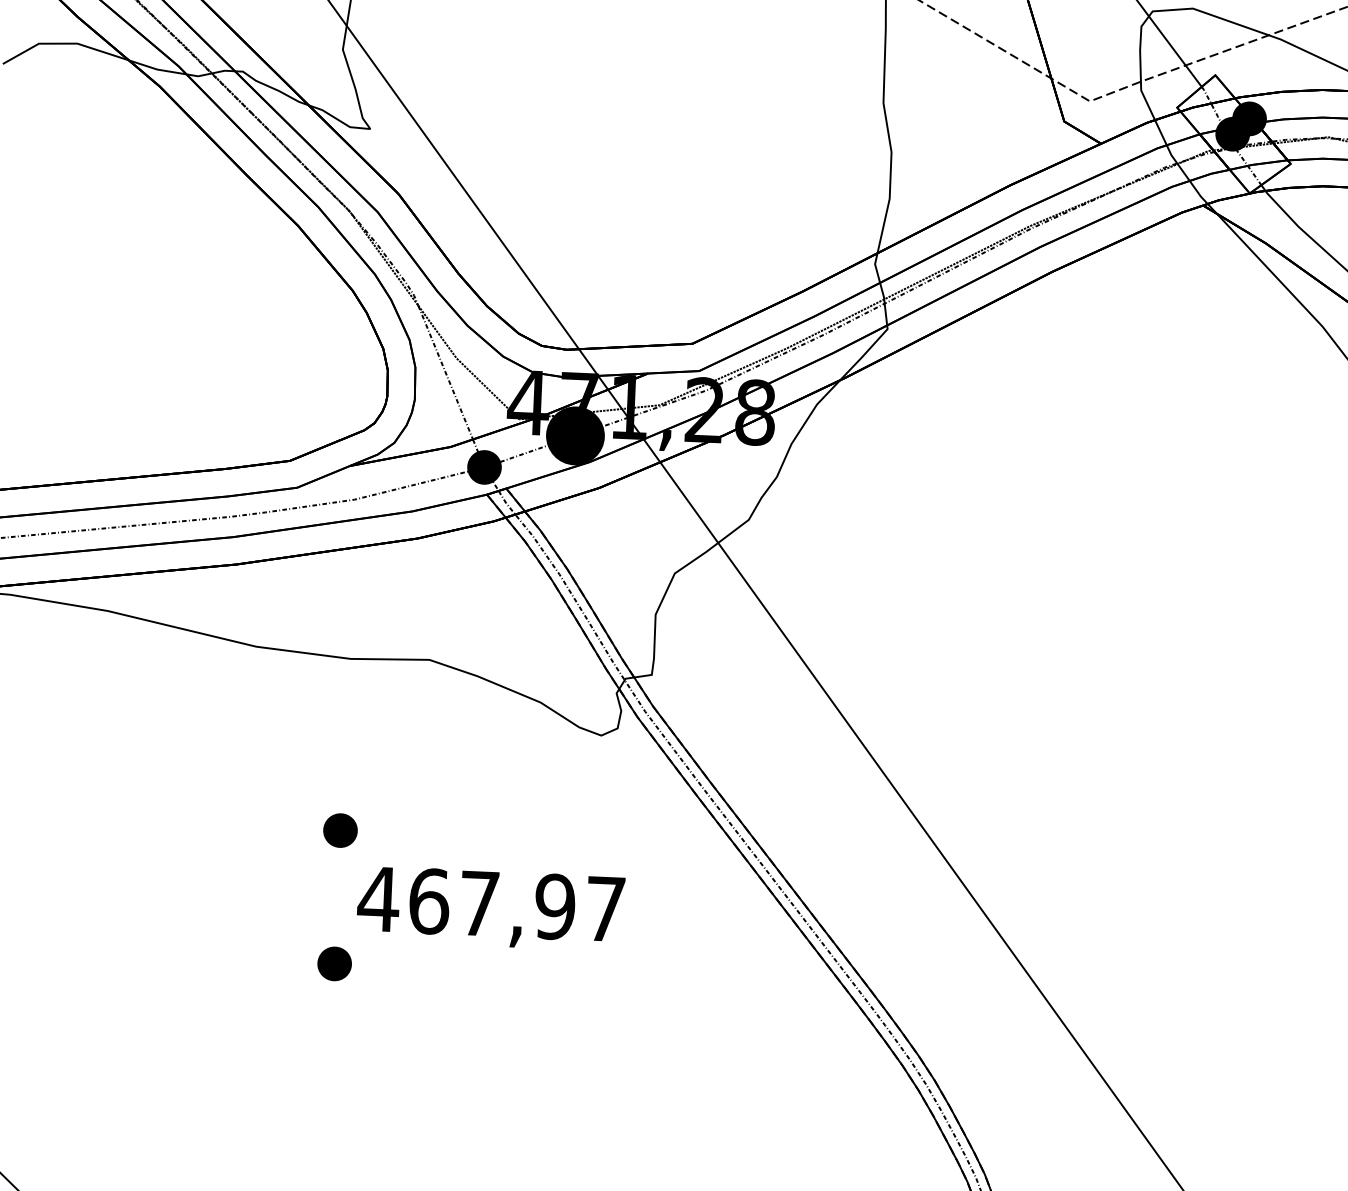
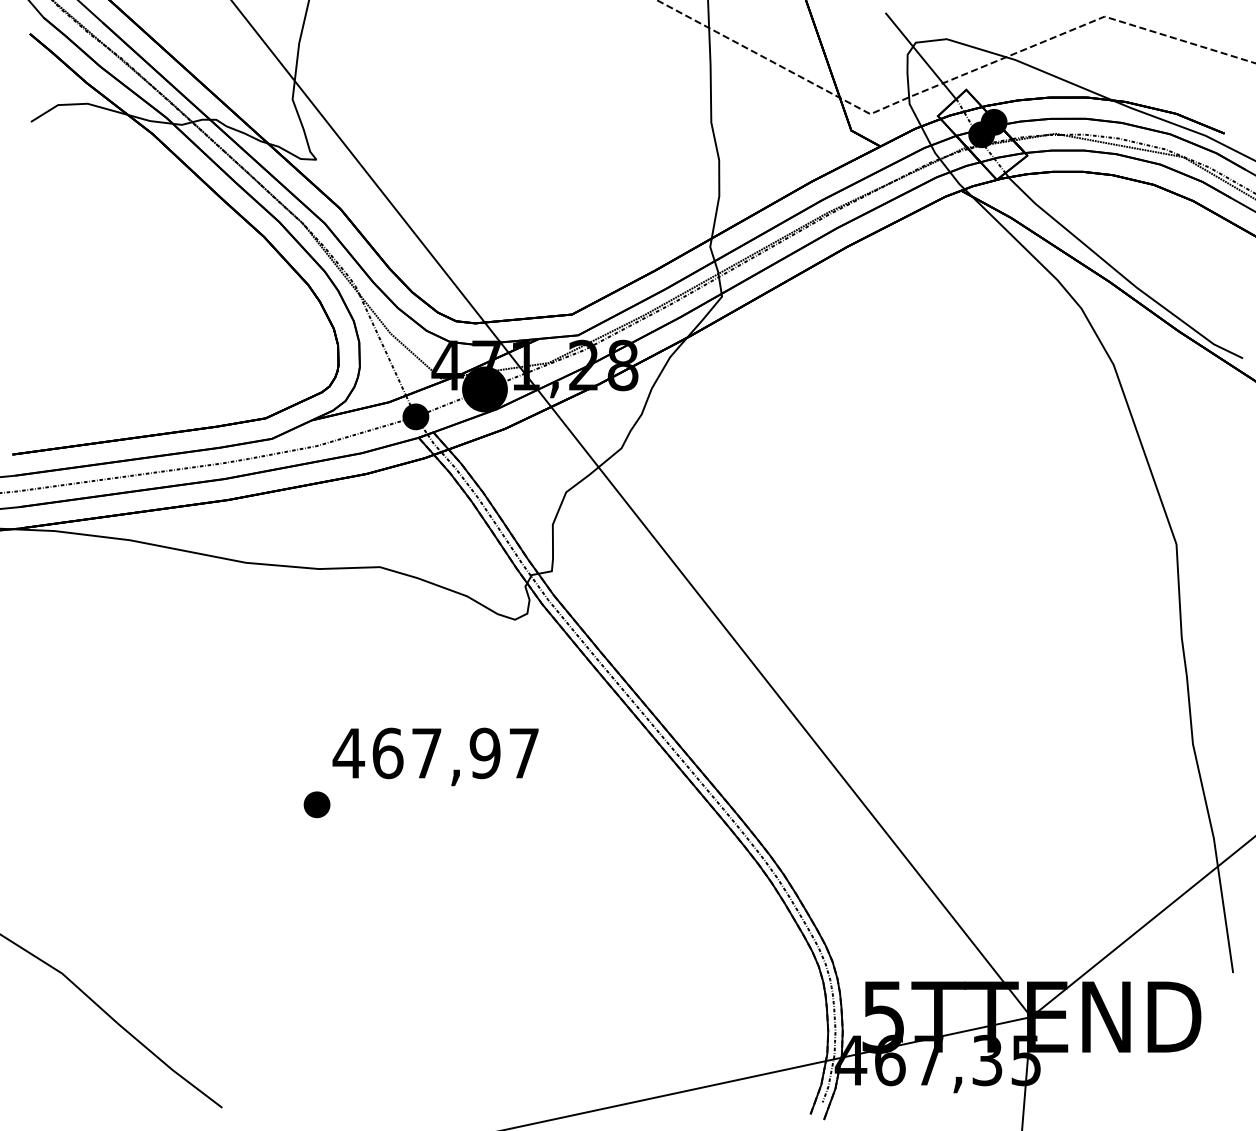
part: (339, 830) -> (316, 701), removed

